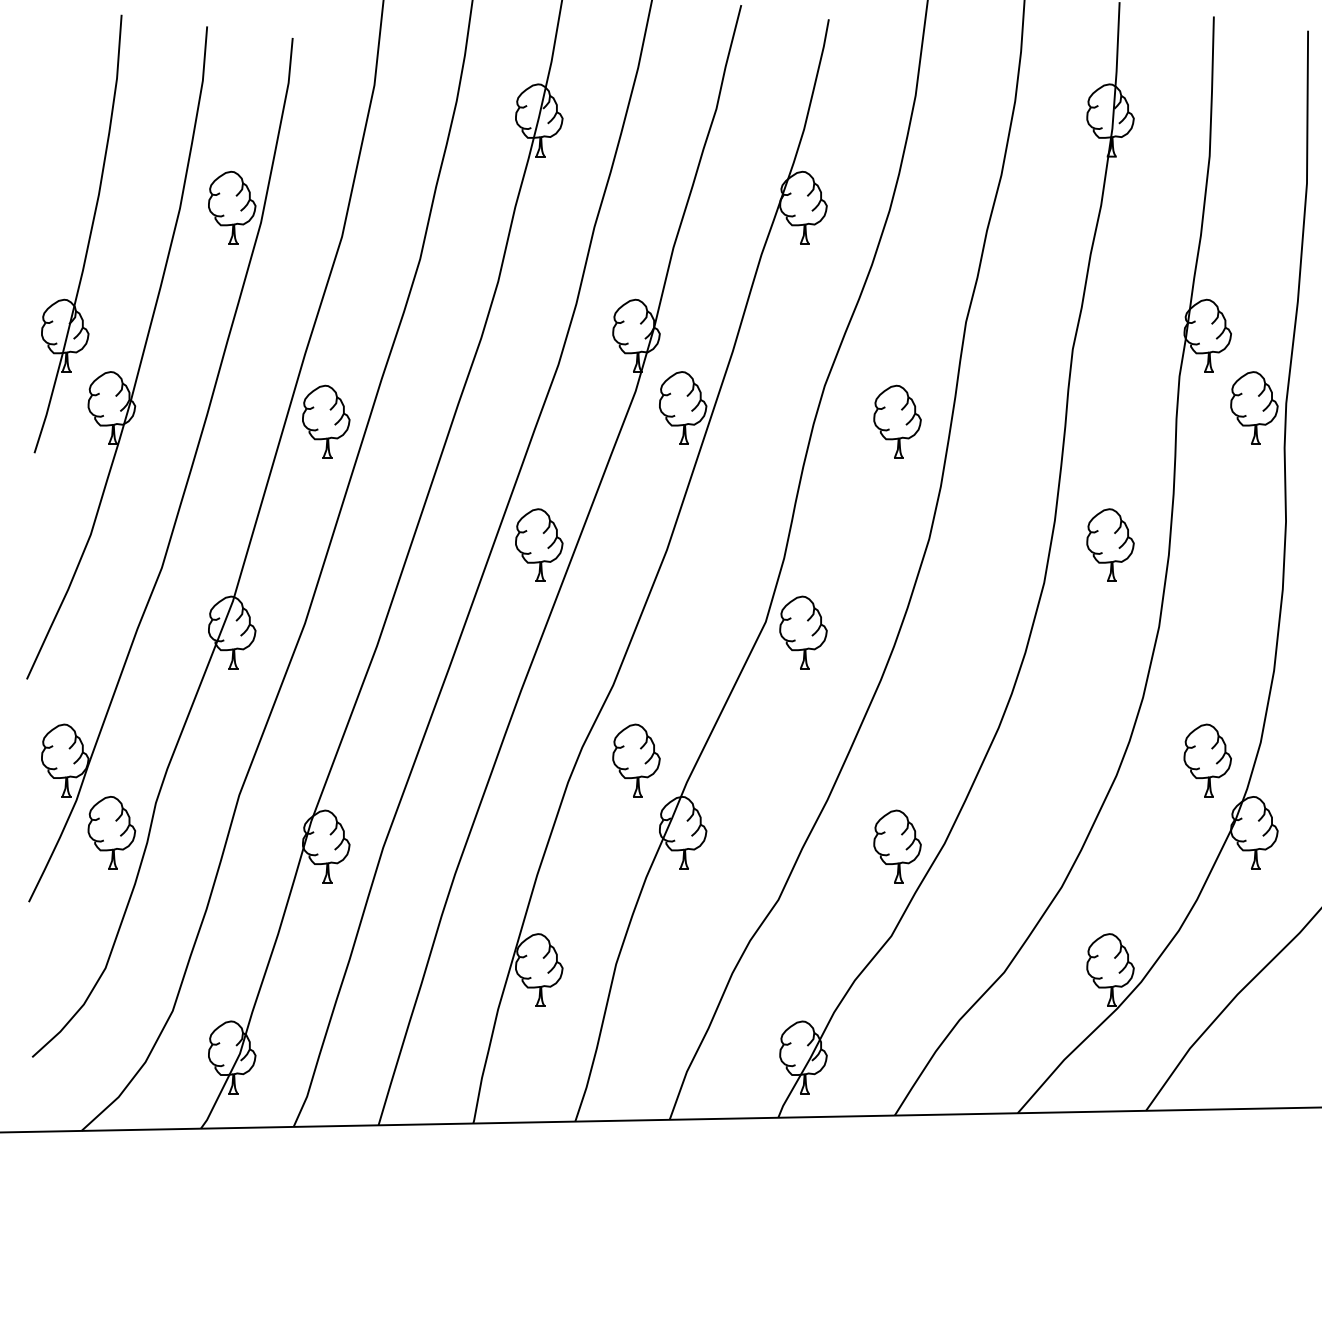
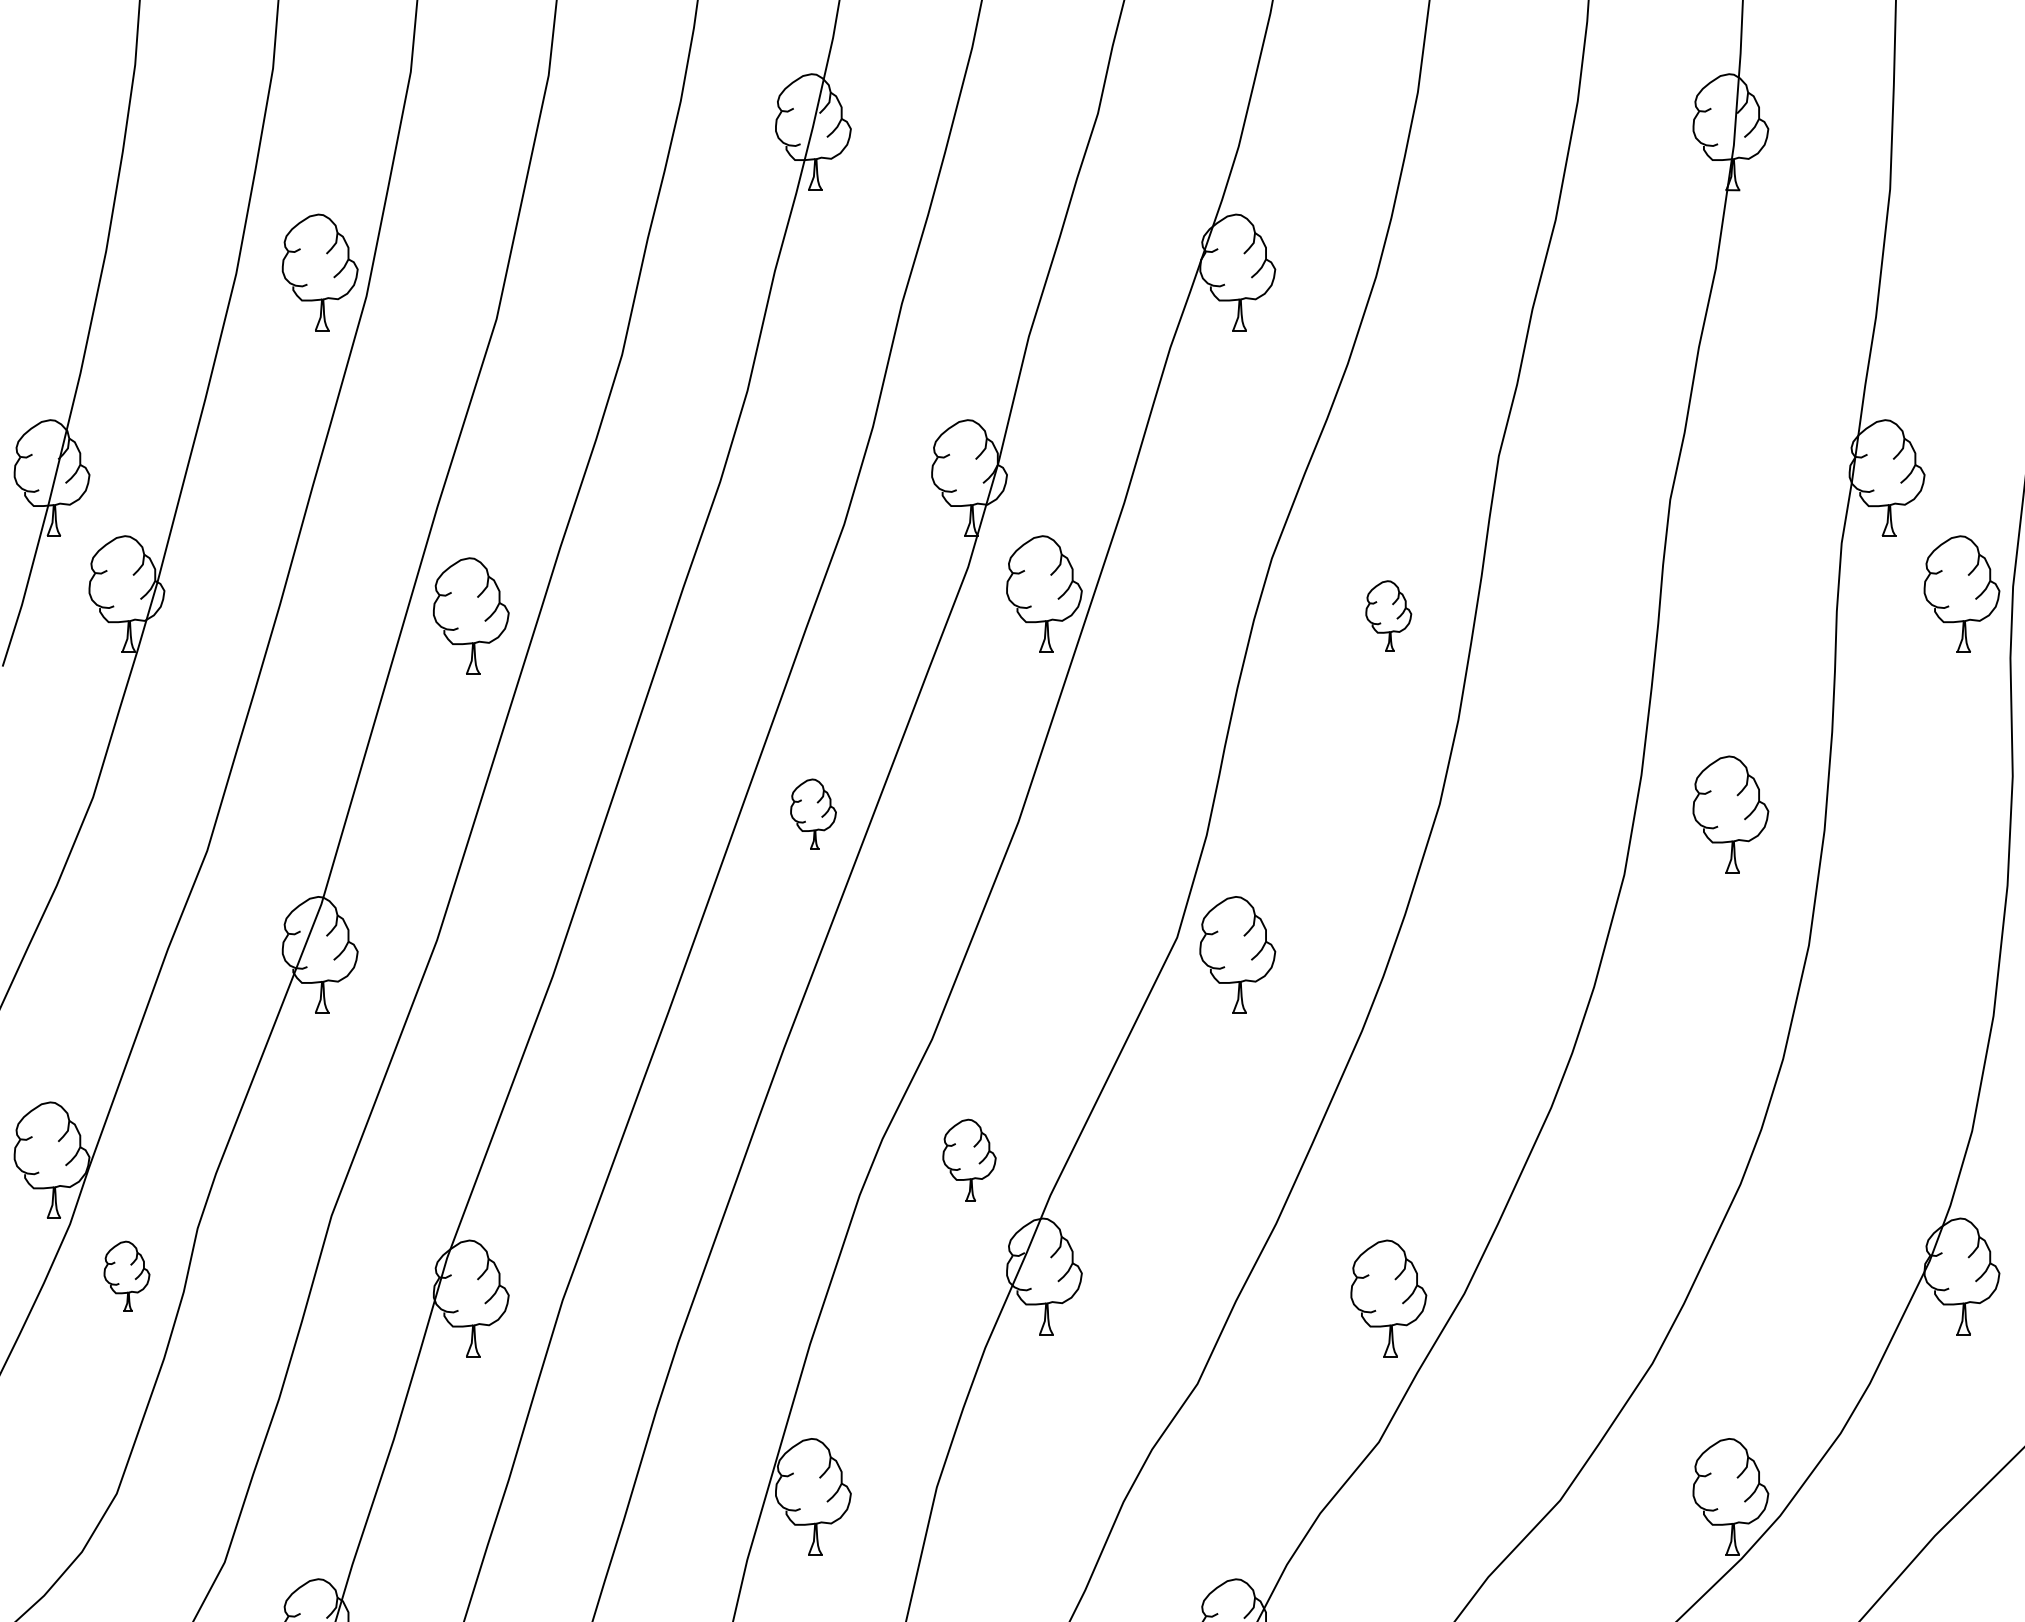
part: (897, 421) -> (1388, 615), size x0.6
part: (539, 544) -> (813, 813), size x0.6
part: (636, 760) -> (969, 1160), size x0.7
part: (1207, 760) -> (1886, 1160), removed
part: (111, 832) -> (126, 1275), size x0.6

